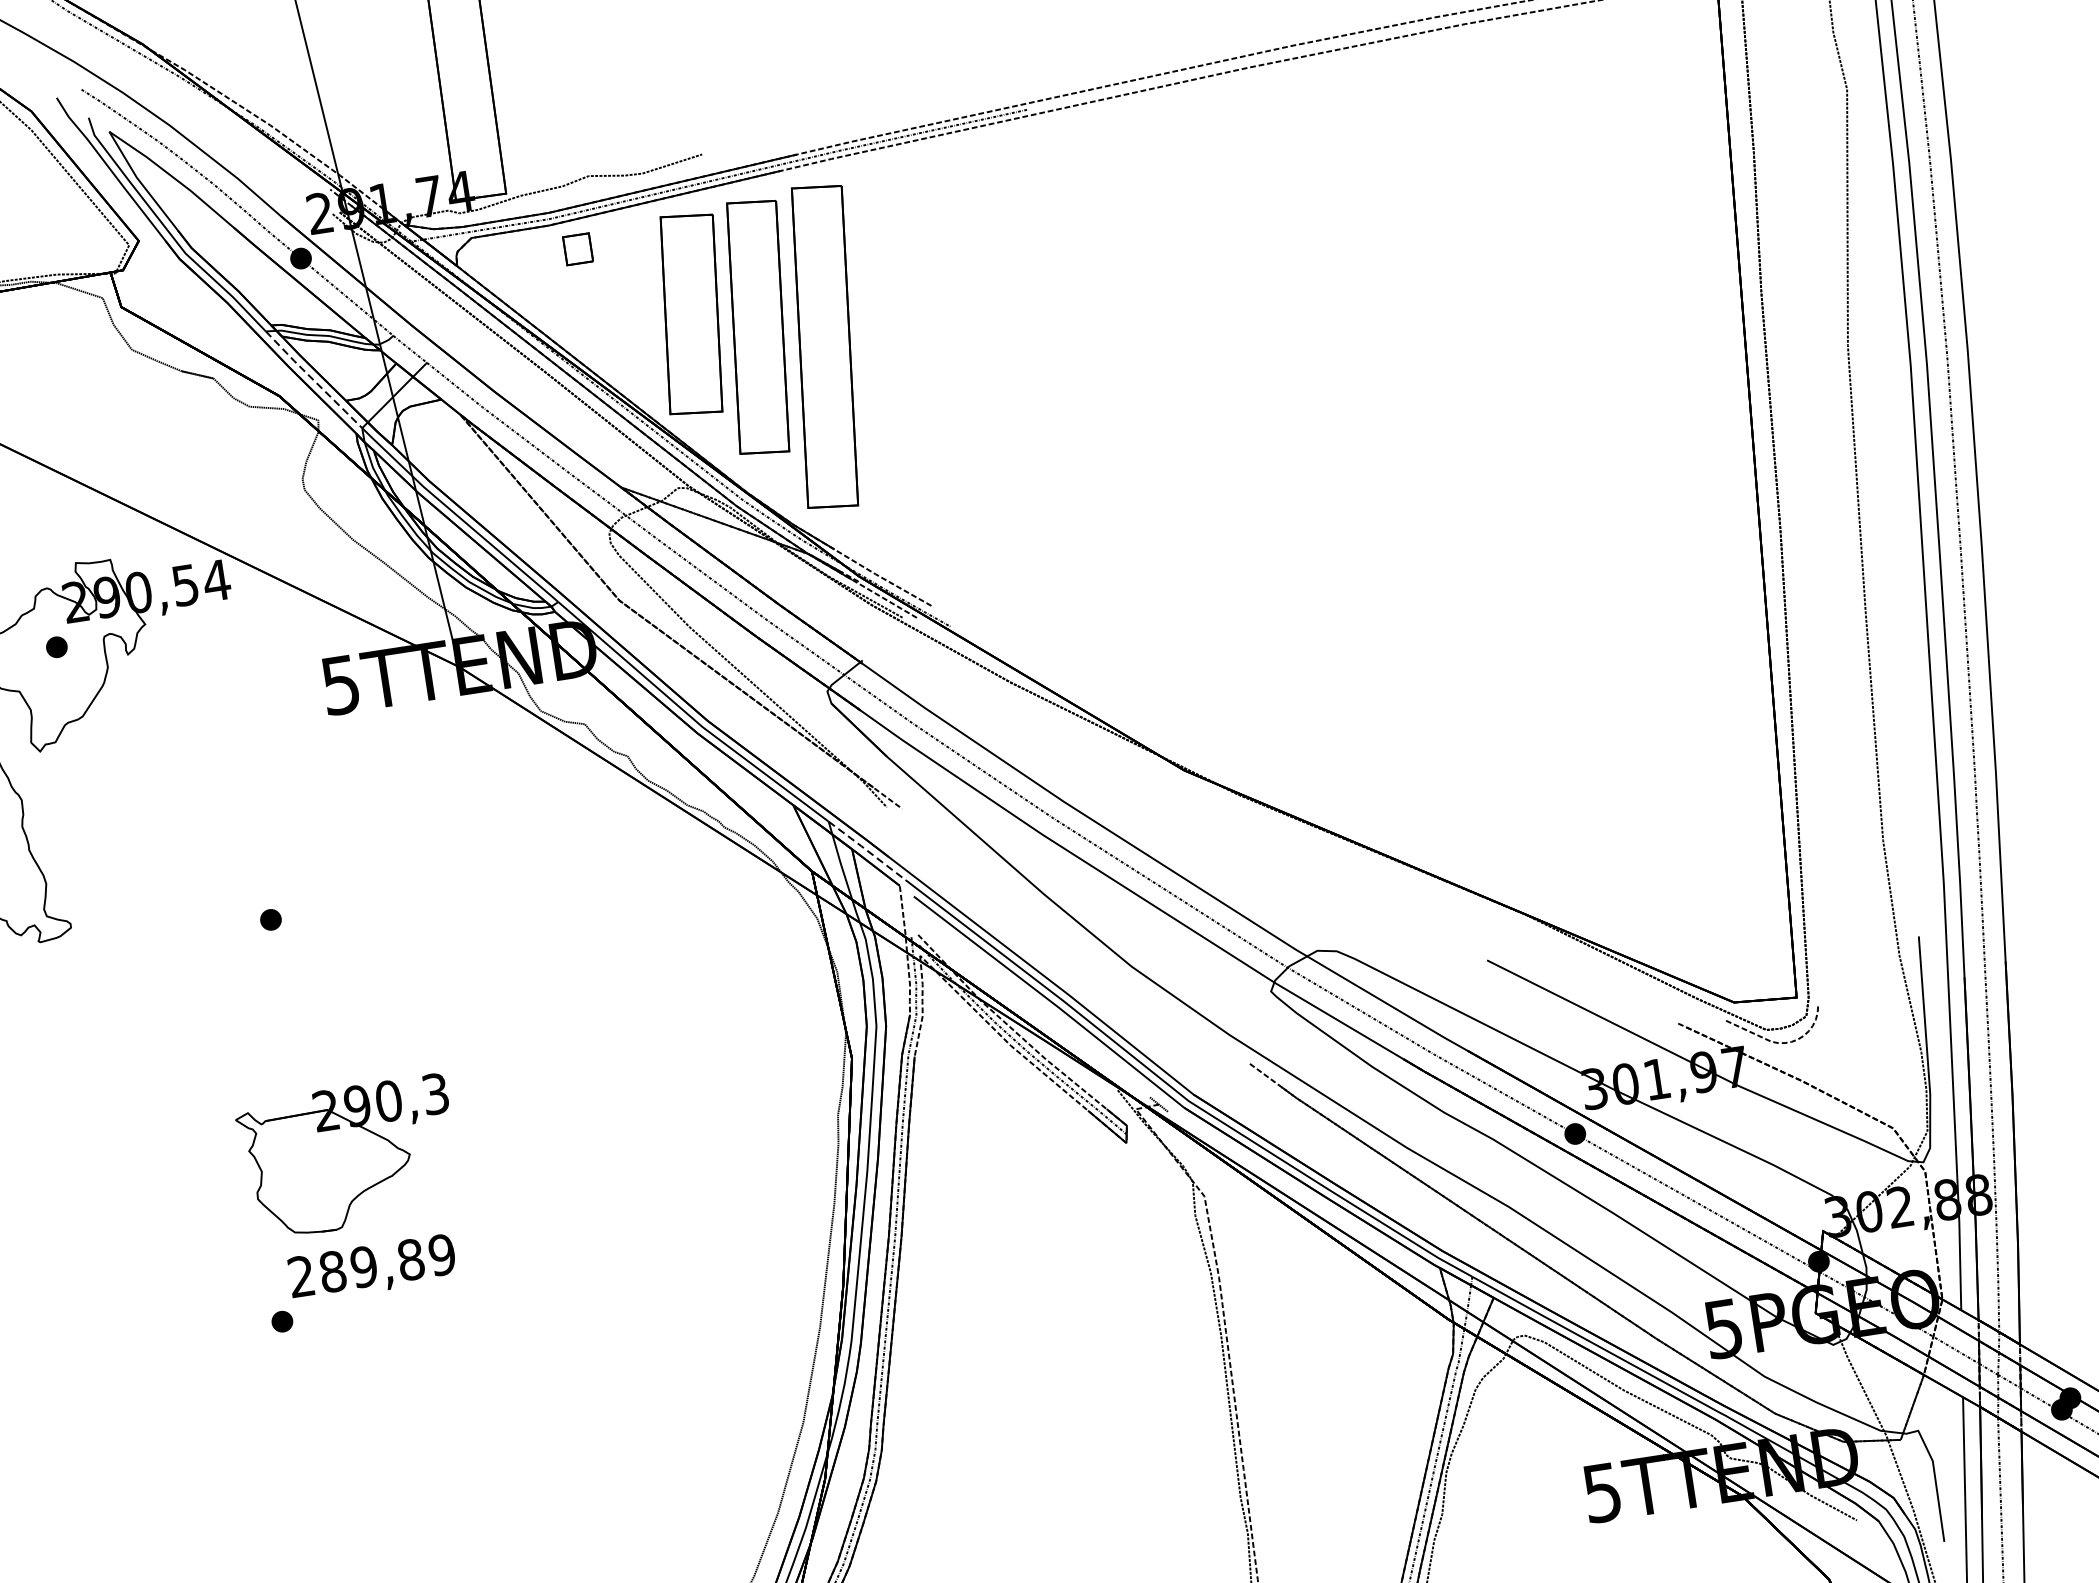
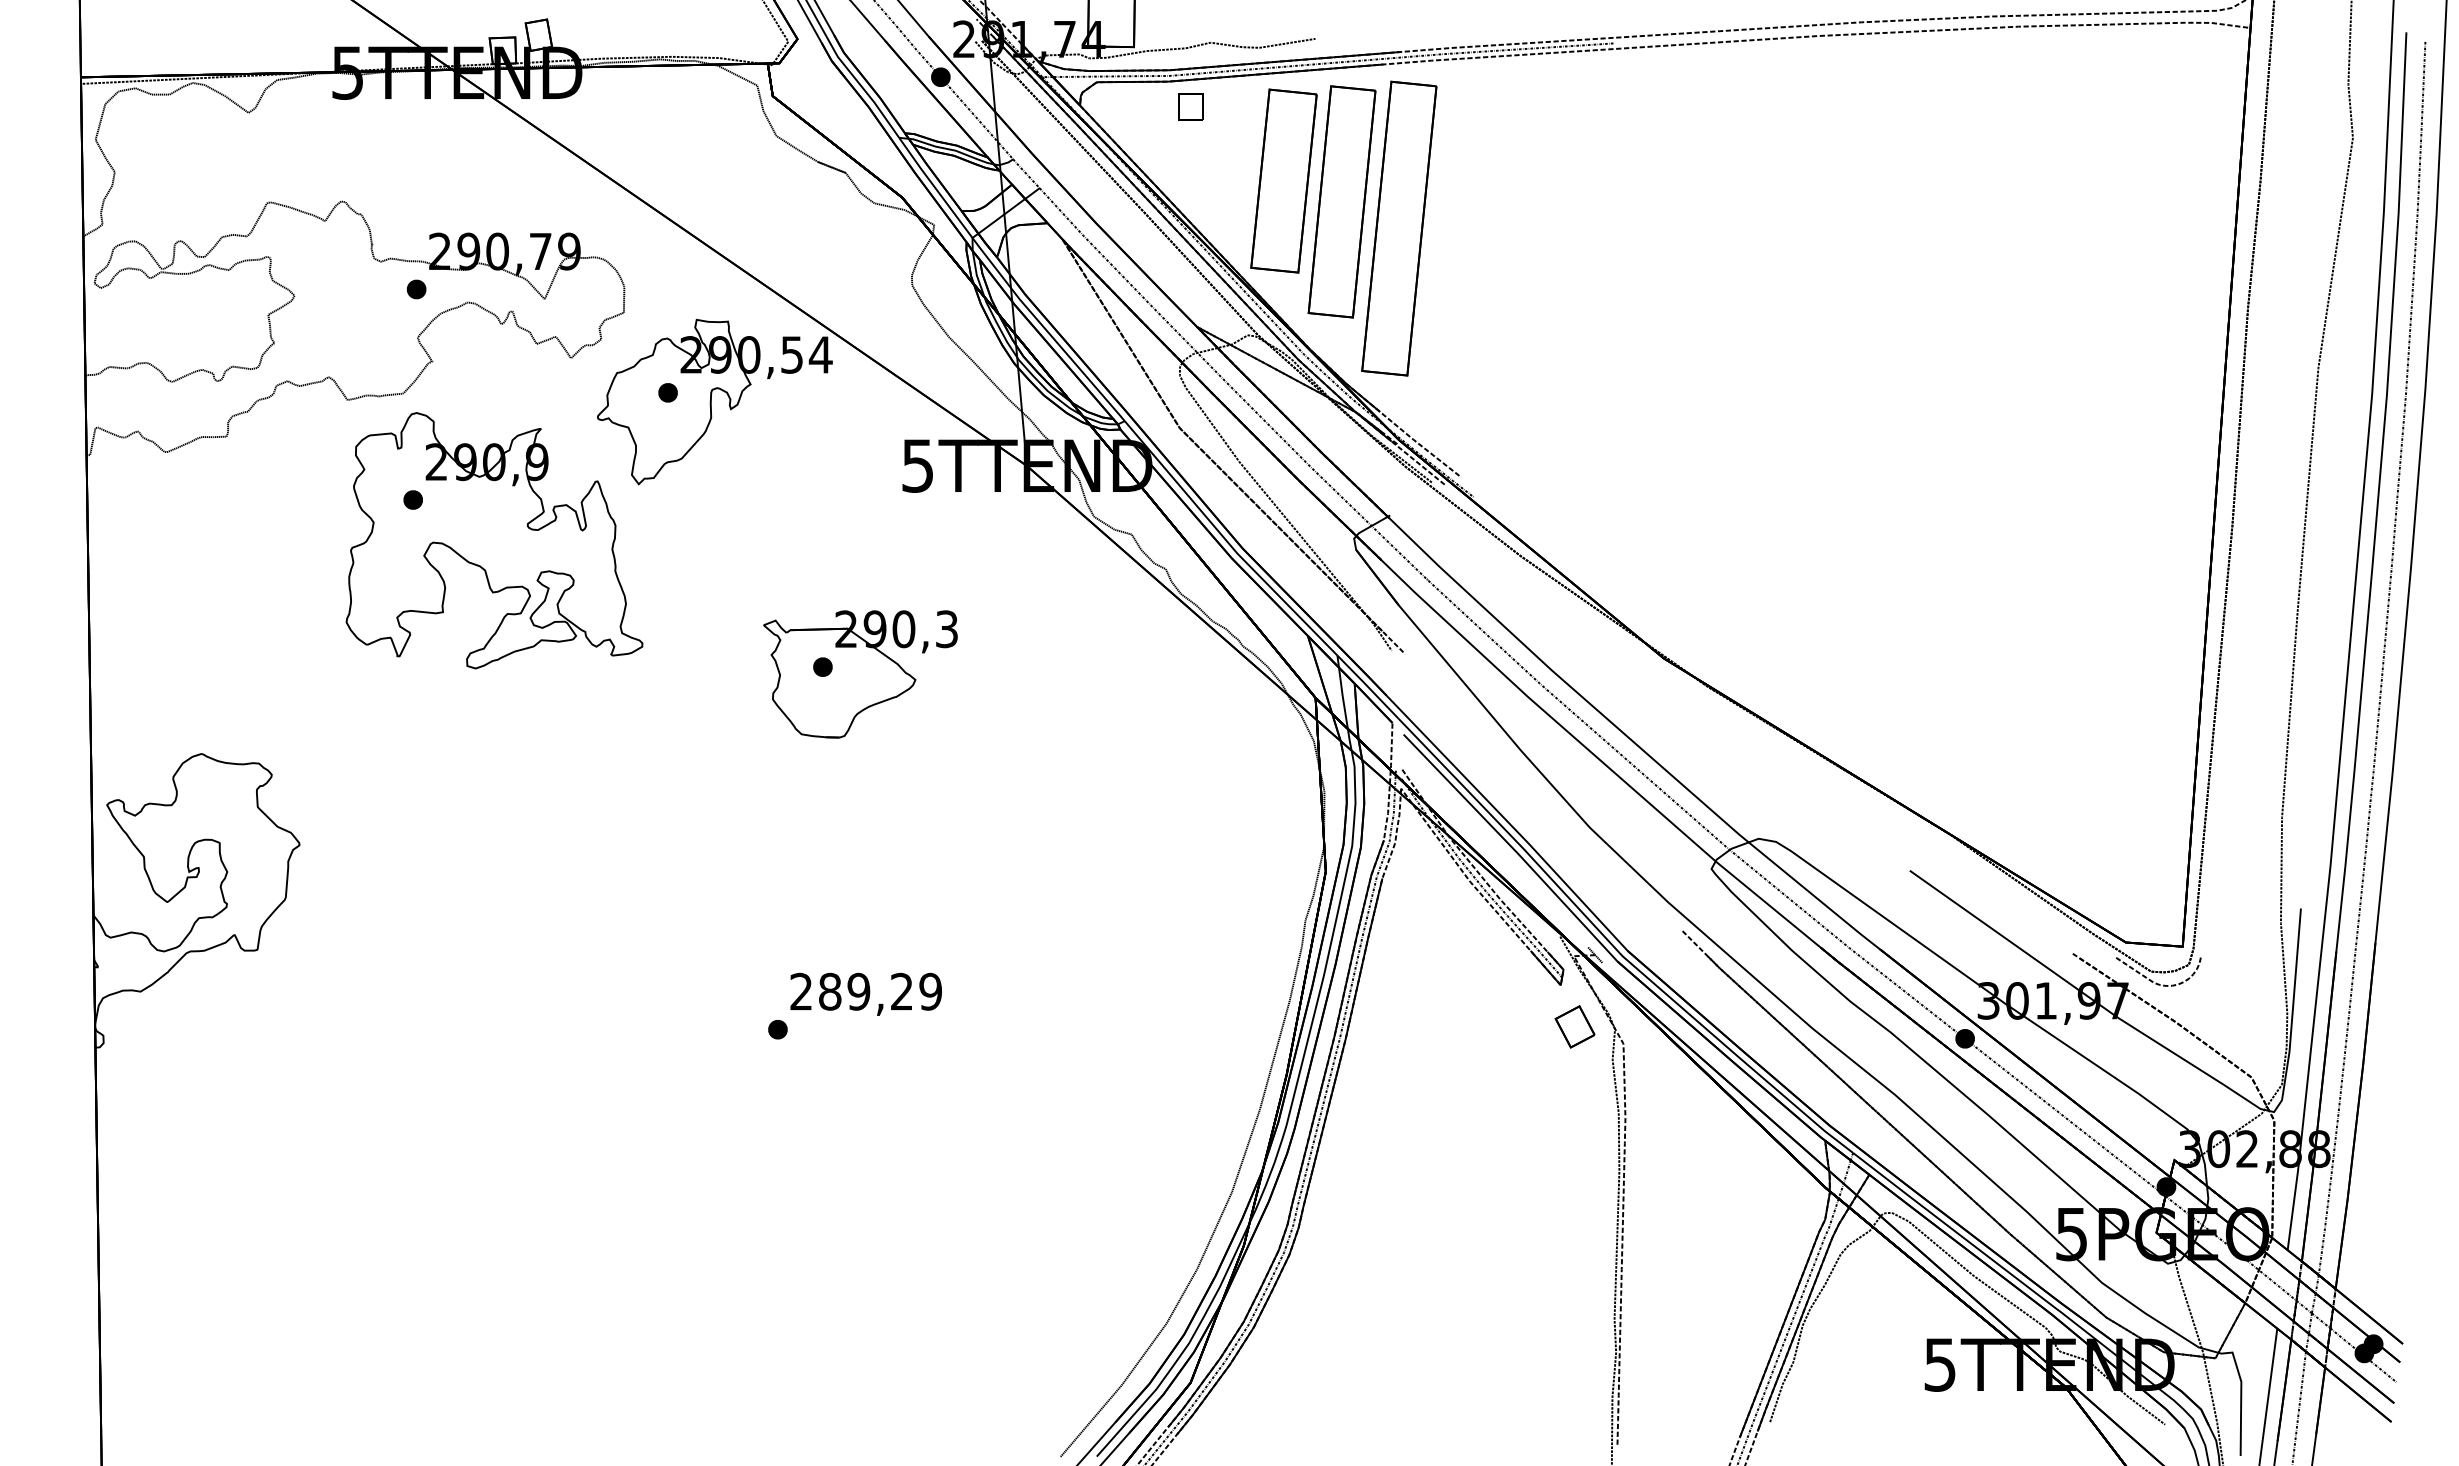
line: (313, 379) -> (935, 187), dashed -> solid
line: (866, 850) -> (1367, 686), dashed -> solid
part: (349, 1157) -> (860, 674), moved
part: (1148, 1185) -> (1574, 1026), added
text: (410, 1259) -> (901, 991), 289,89 -> 289,29

